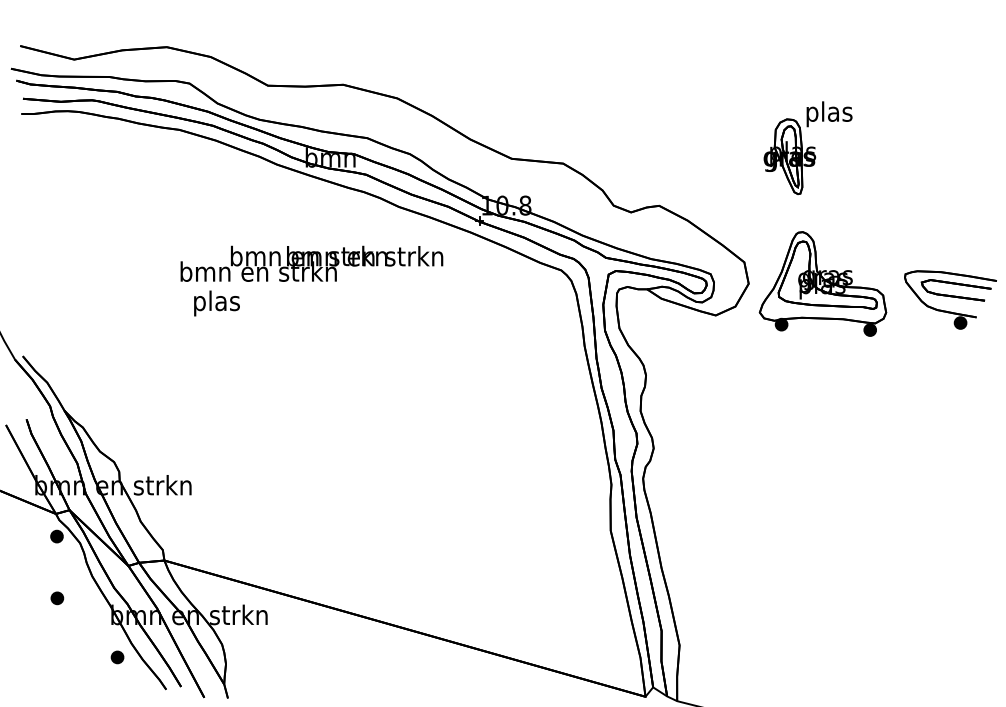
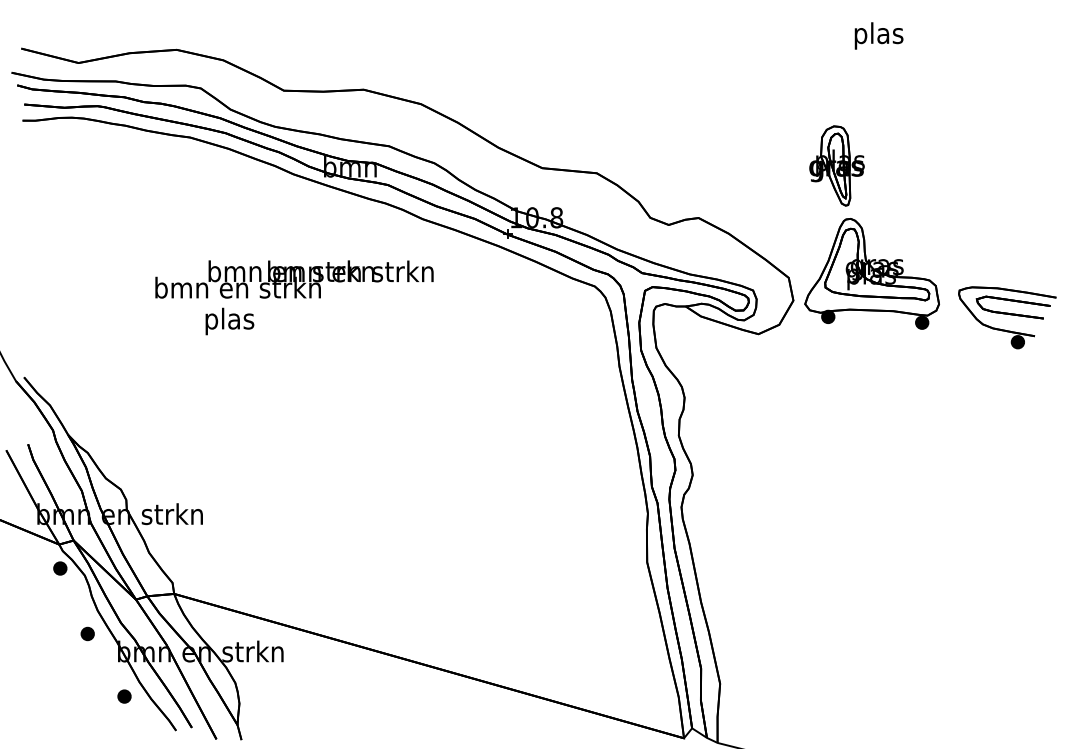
text: (829, 113) -> (878, 35), moved
text: (311, 263) -> (294, 279), moved
part: (822, 283) -> (871, 273), moved
part: (57, 597) -> (87, 633), moved

